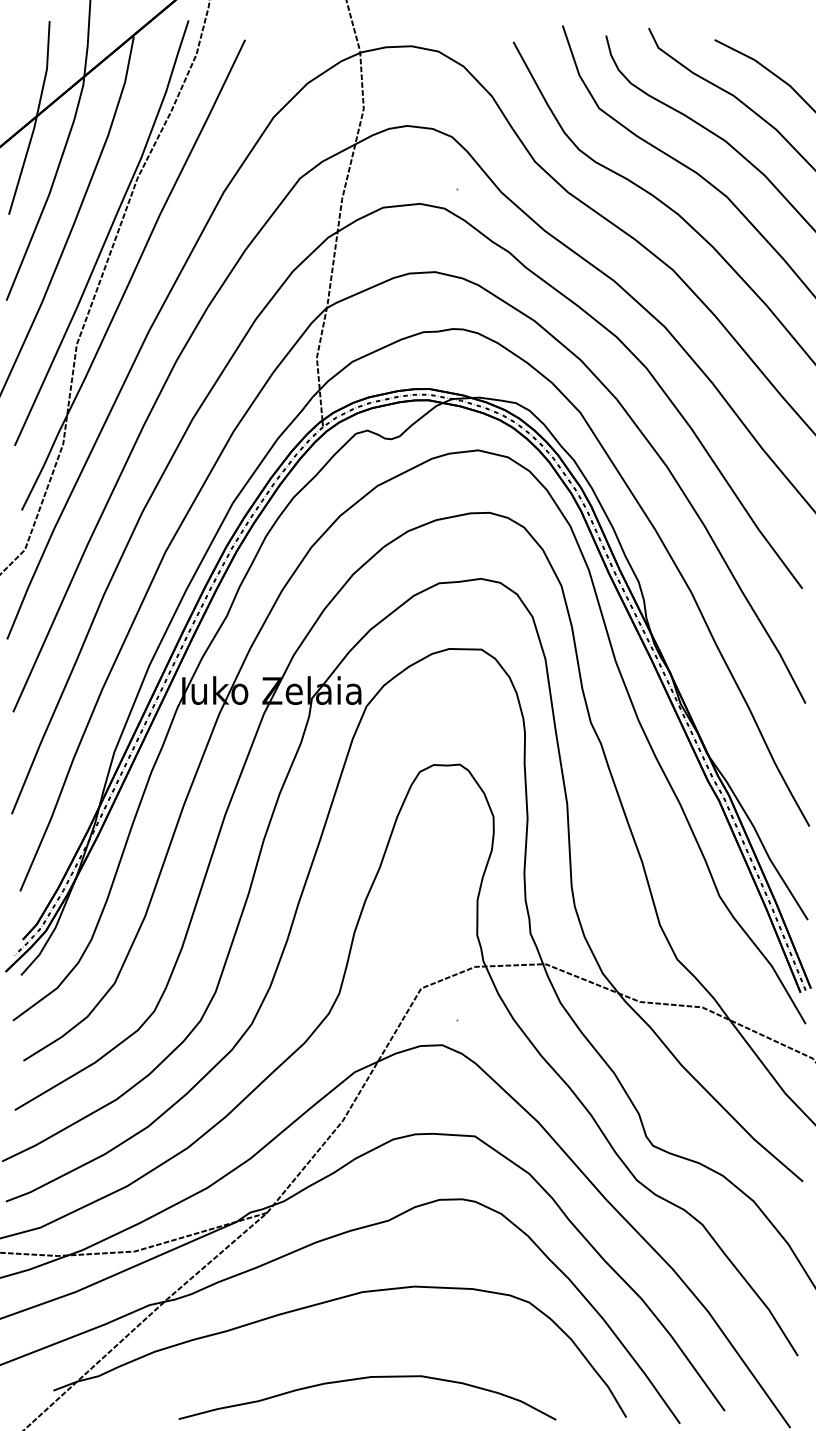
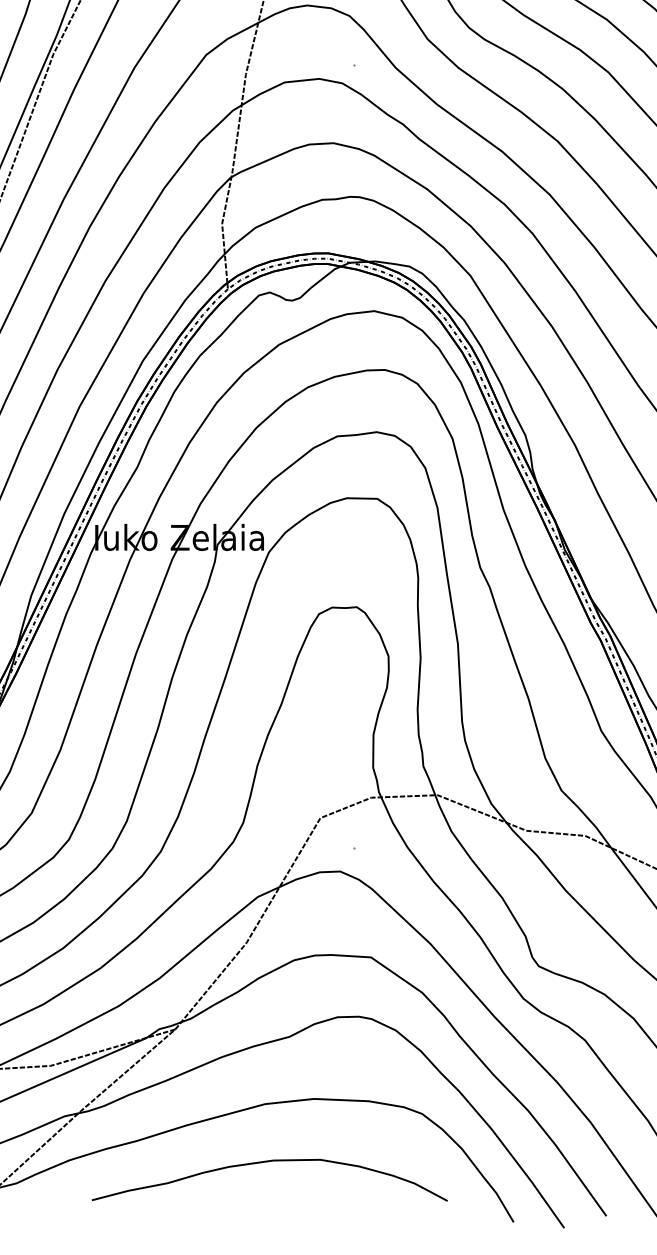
curve: (362, 1379) -> (265, 1162), moved

